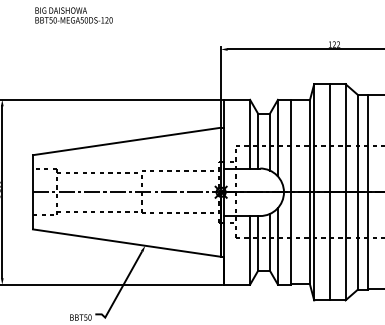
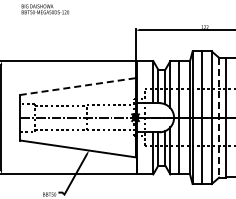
line: (126, 141) -> (77, 86), solid -> dashed
line: (358, 191) -> (219, 117), solid -> dashed

